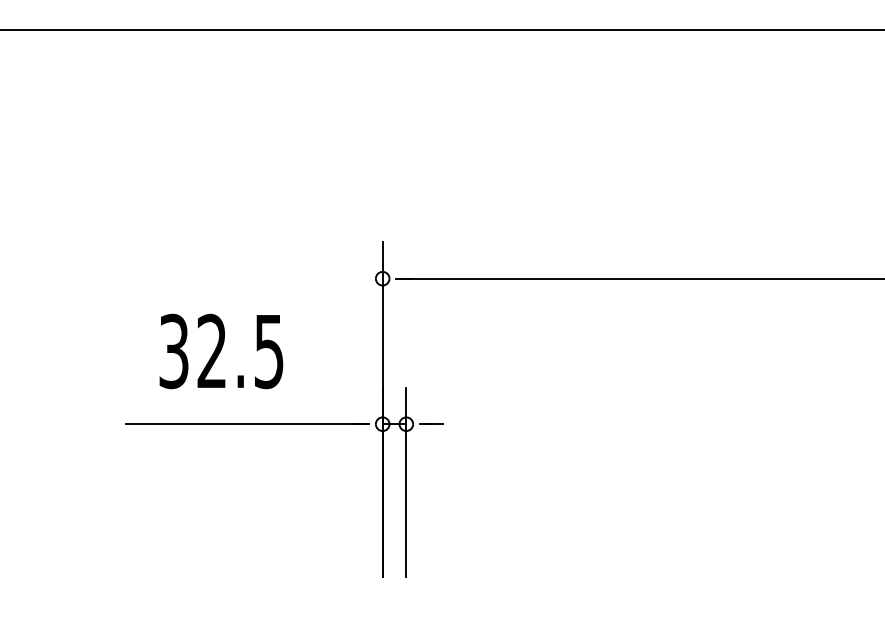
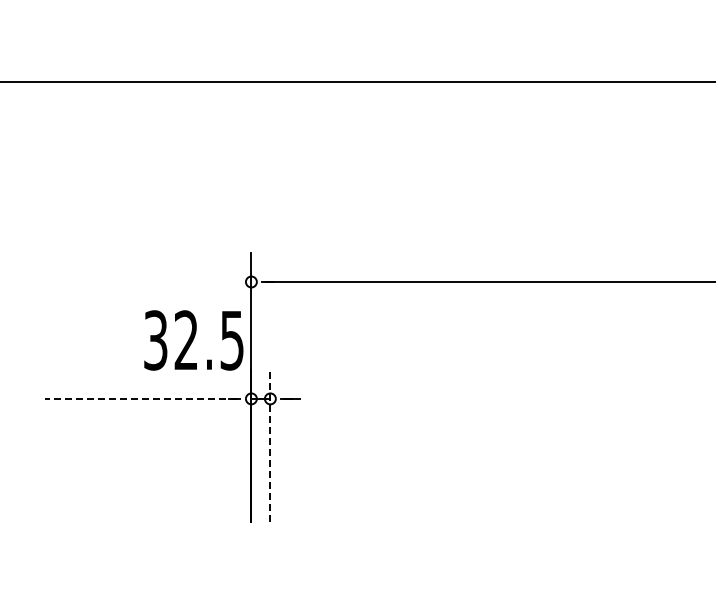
text: (220, 351) -> (193, 340), moved
line: (244, 423) -> (140, 398), solid -> dashed
line: (406, 482) -> (270, 445), solid -> dashed

